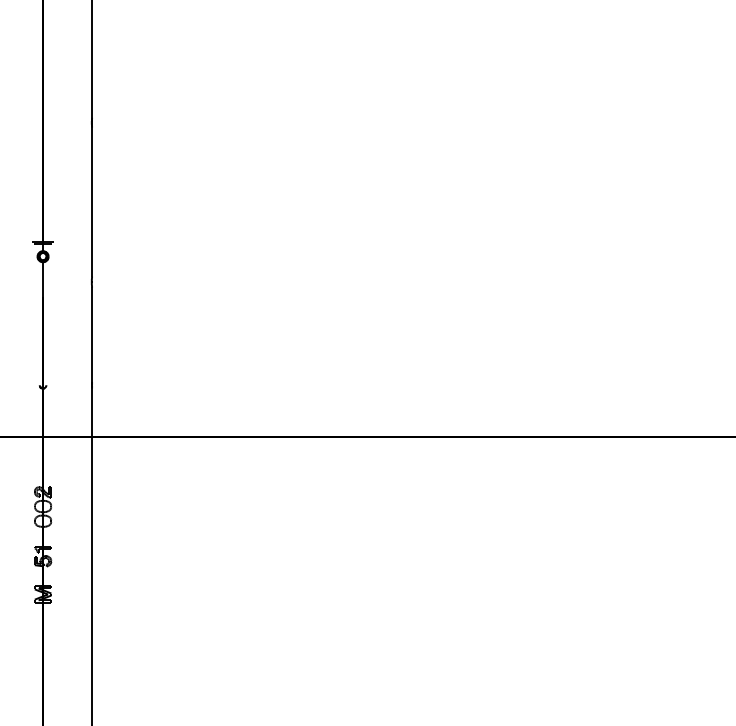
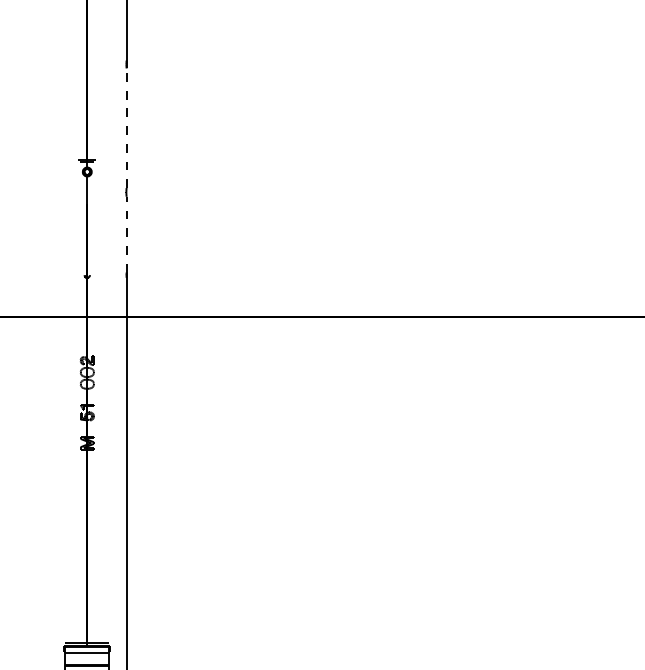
line: (91, 202) -> (126, 128), solid -> dashed
line: (91, 334) -> (126, 234), solid -> dashed

